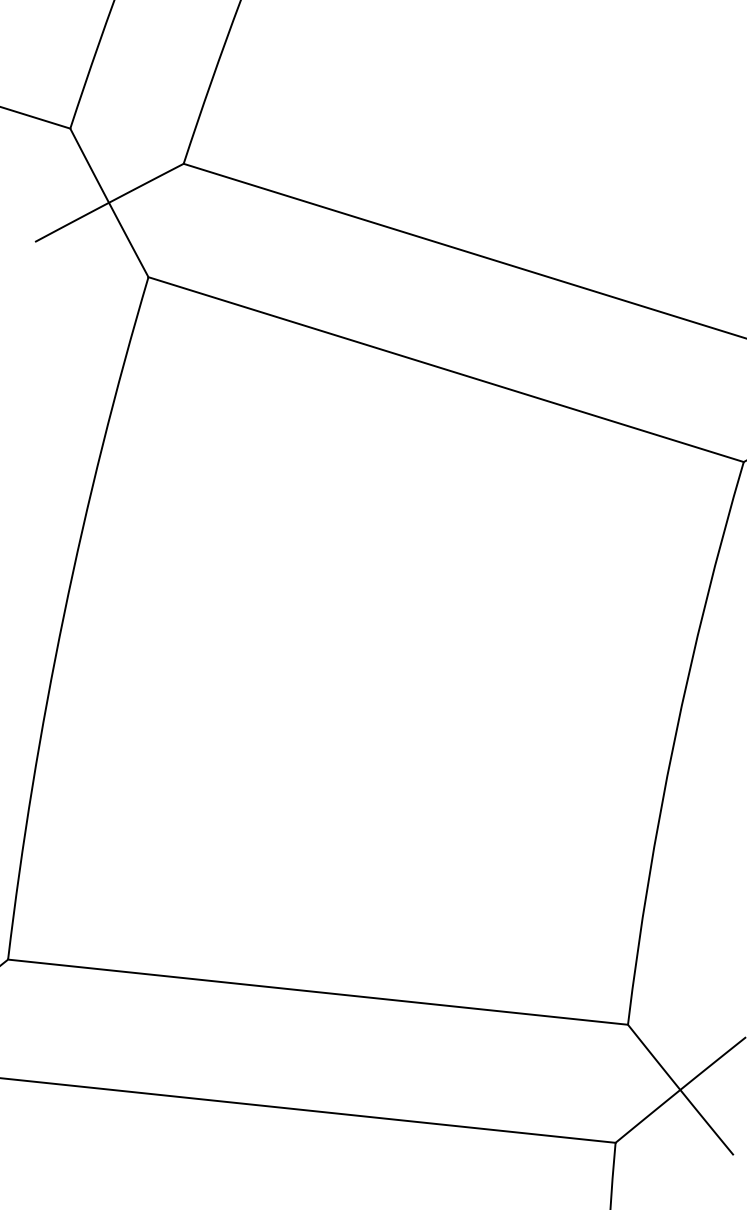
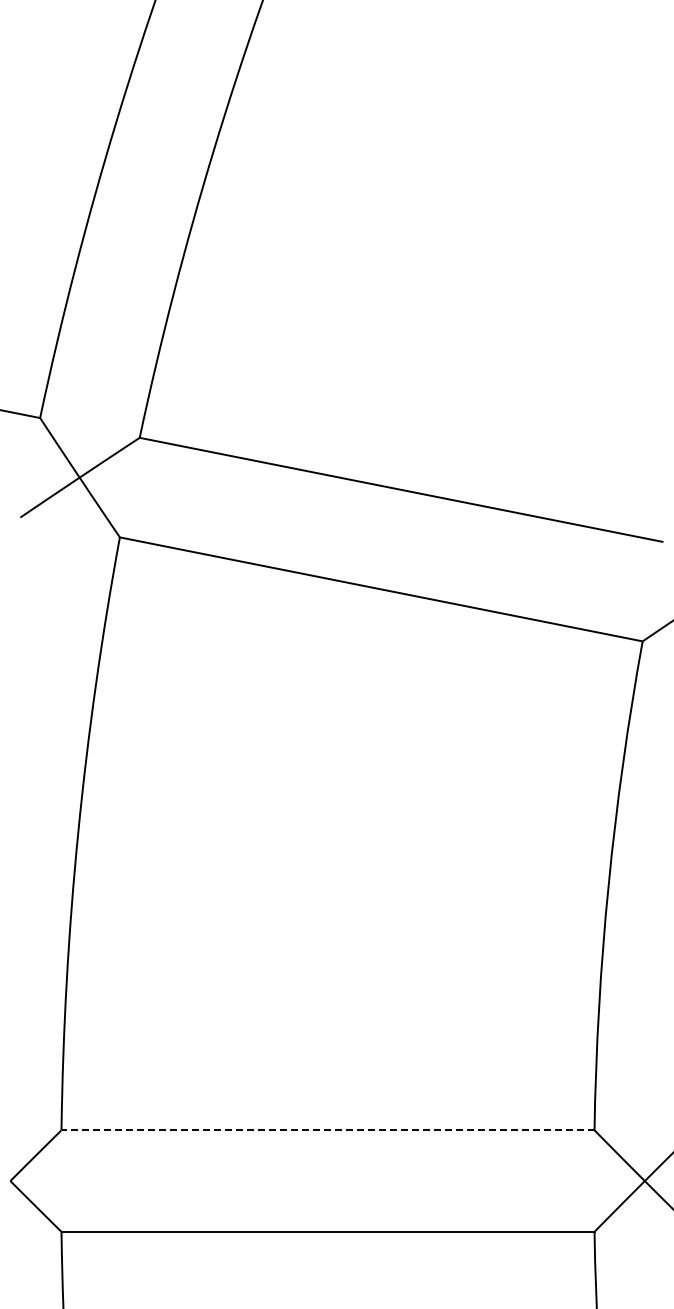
line: (318, 992) -> (328, 1130), solid -> dashed

